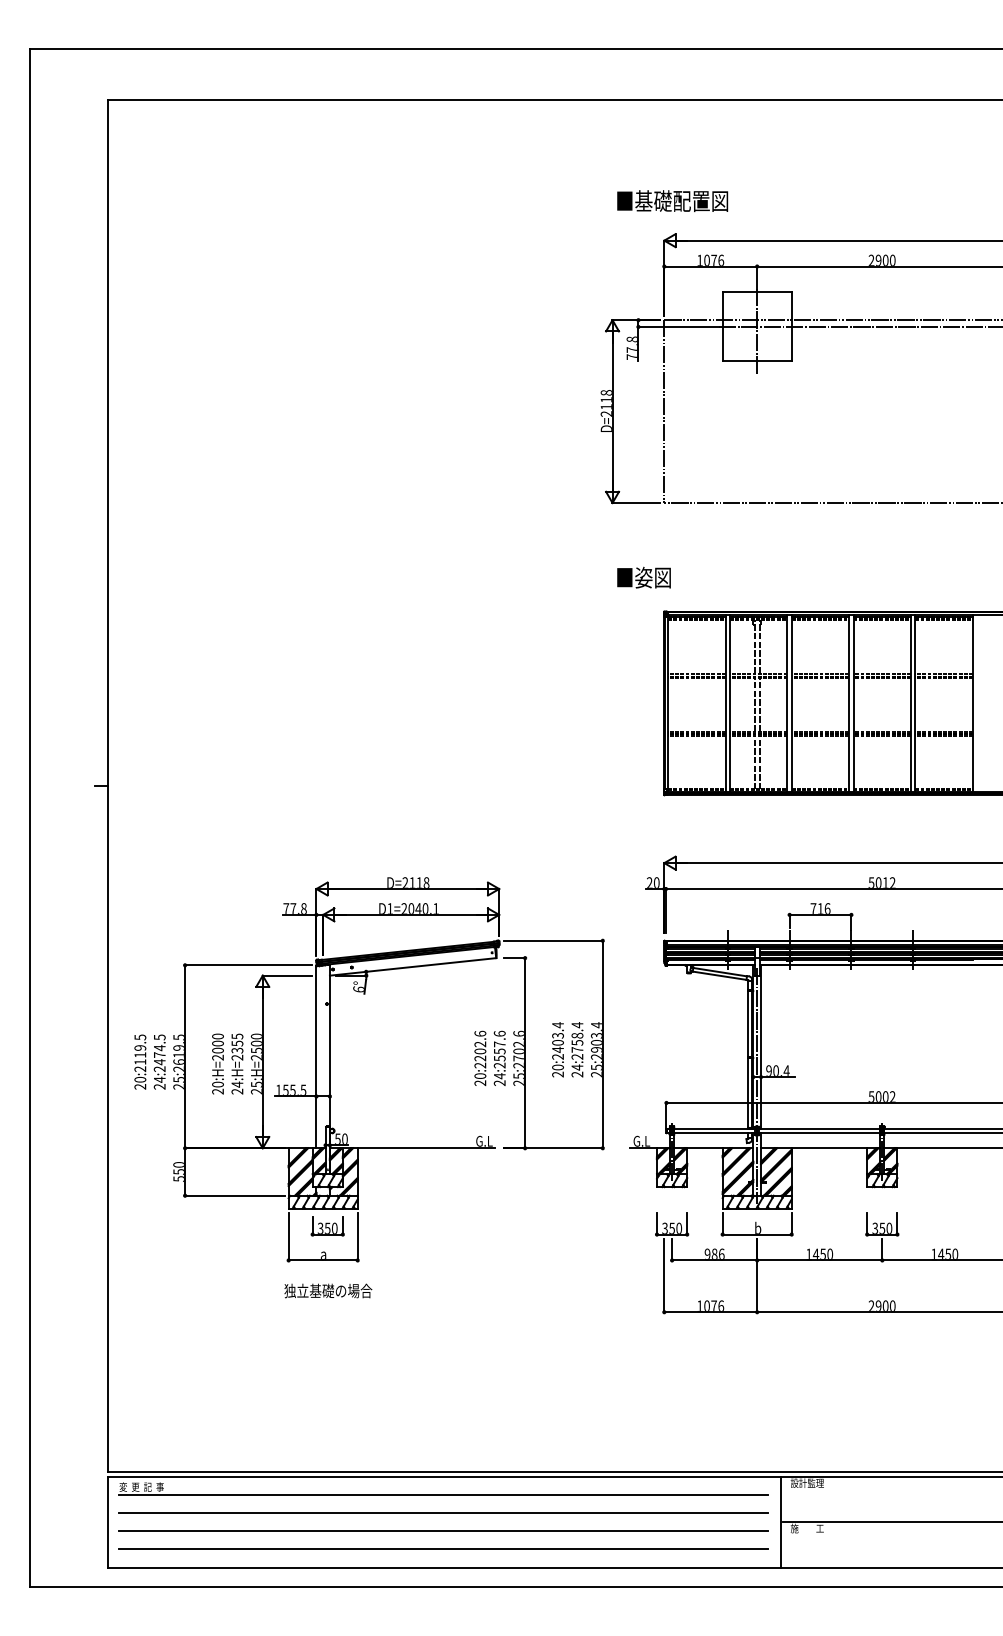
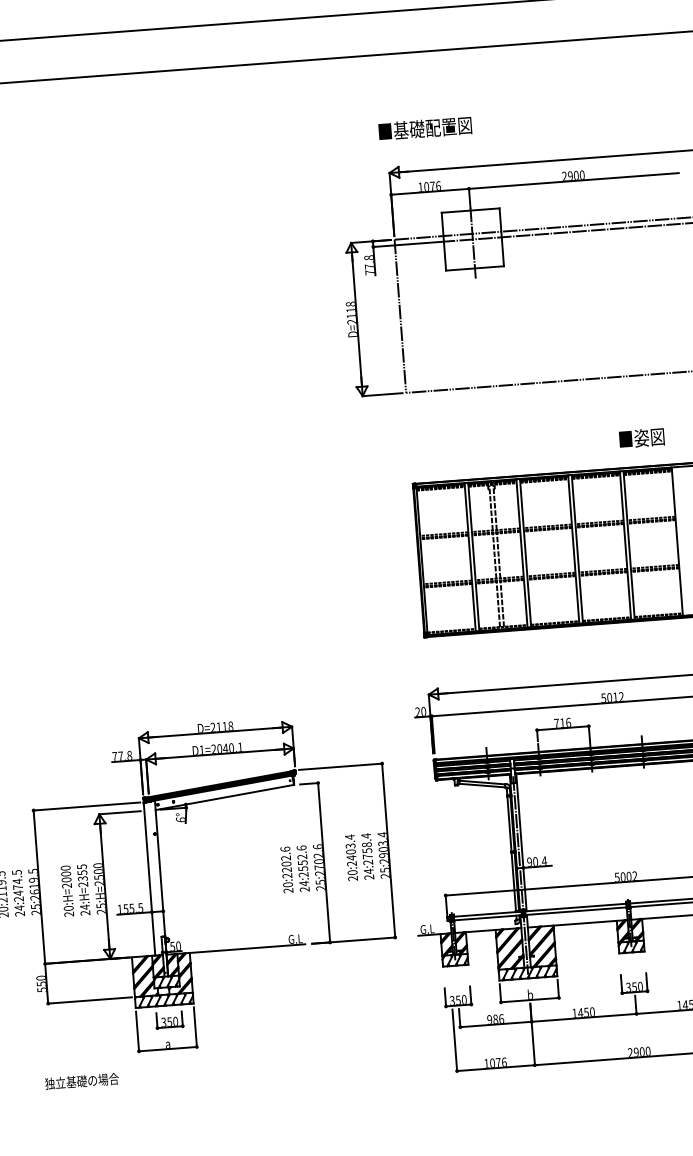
text: (672, 201) -> (425, 128), moved
text: (643, 577) -> (641, 437), moved
text: (499, 1044) -> (302, 857), 24:2557.6 -> 24:2552.6
text: (328, 1290) -> (82, 1080), moved

